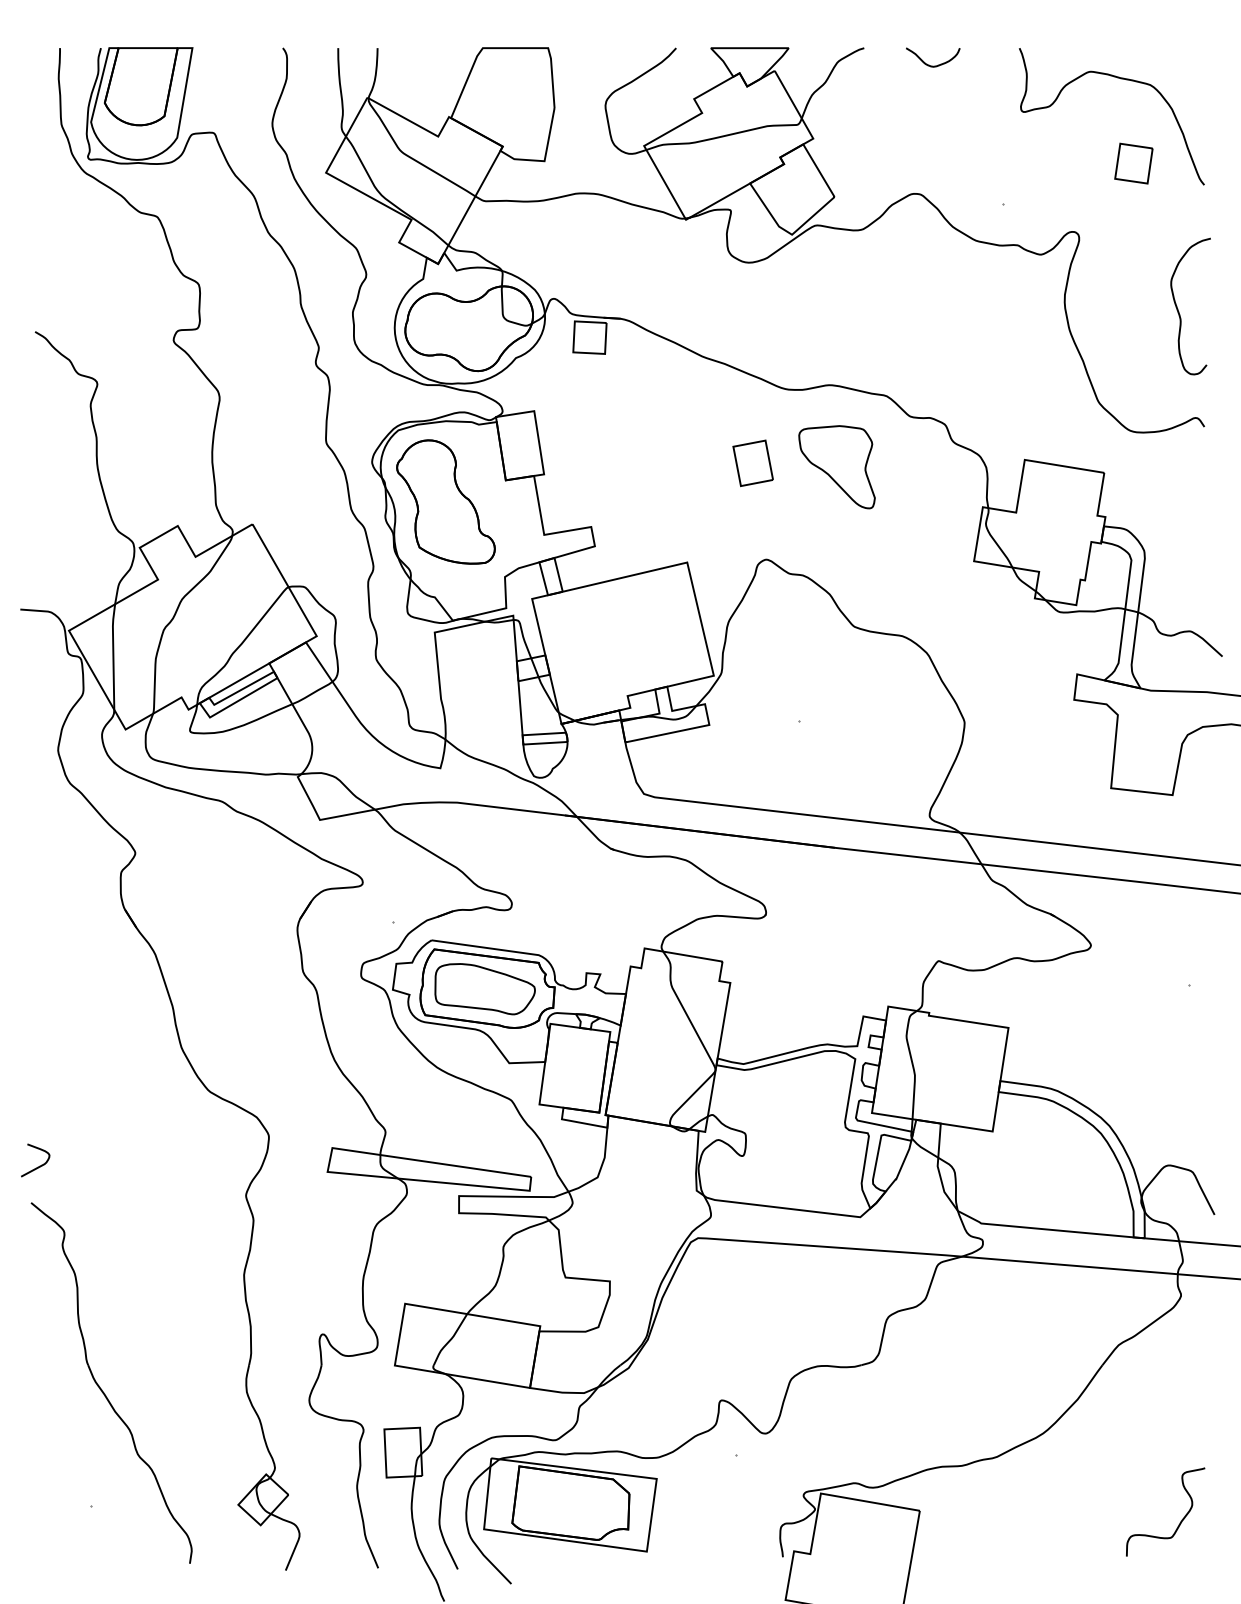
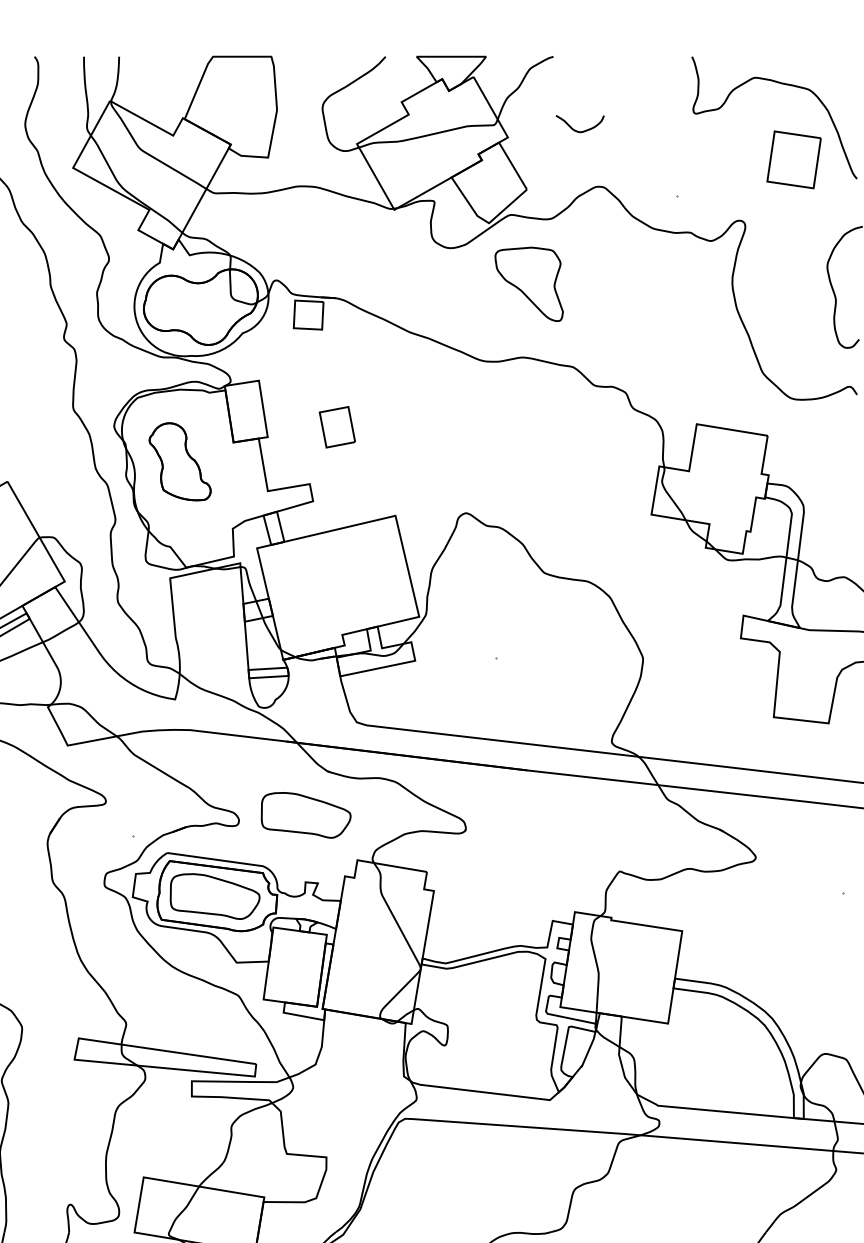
curve: (933, 65) -> (580, 131), moved
part: (1133, 163) -> (793, 159), size x1.6
part: (752, 463) -> (336, 427), moved
part: (836, 467) -> (528, 284), moved
part: (445, 501) -> (179, 461), size x0.7
part: (586, 898) -> (305, 815), added

